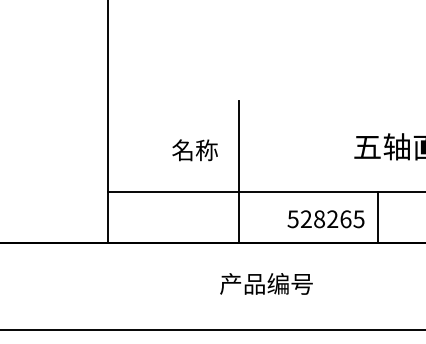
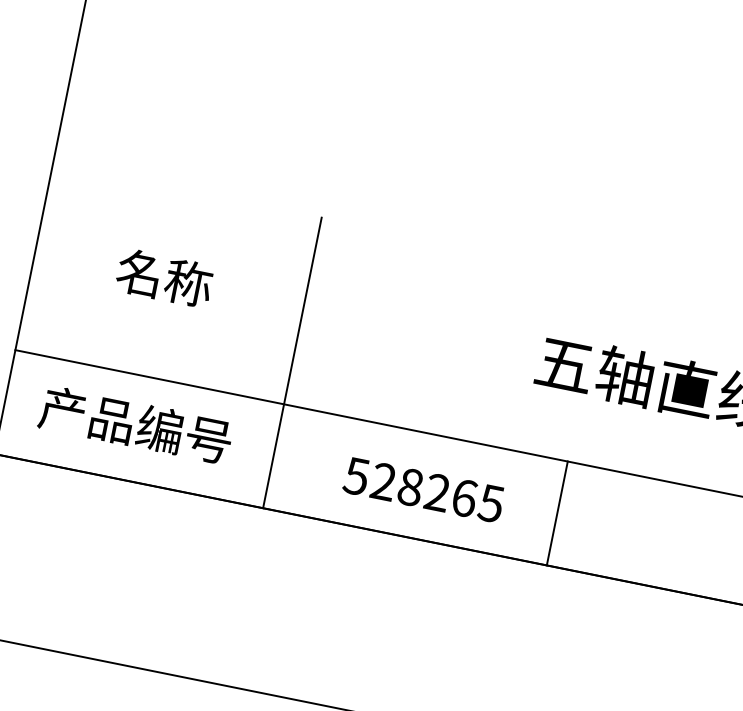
text: (194, 150) -> (163, 278), moved
text: (325, 219) -> (422, 490), moved
text: (266, 283) -> (136, 423), moved

